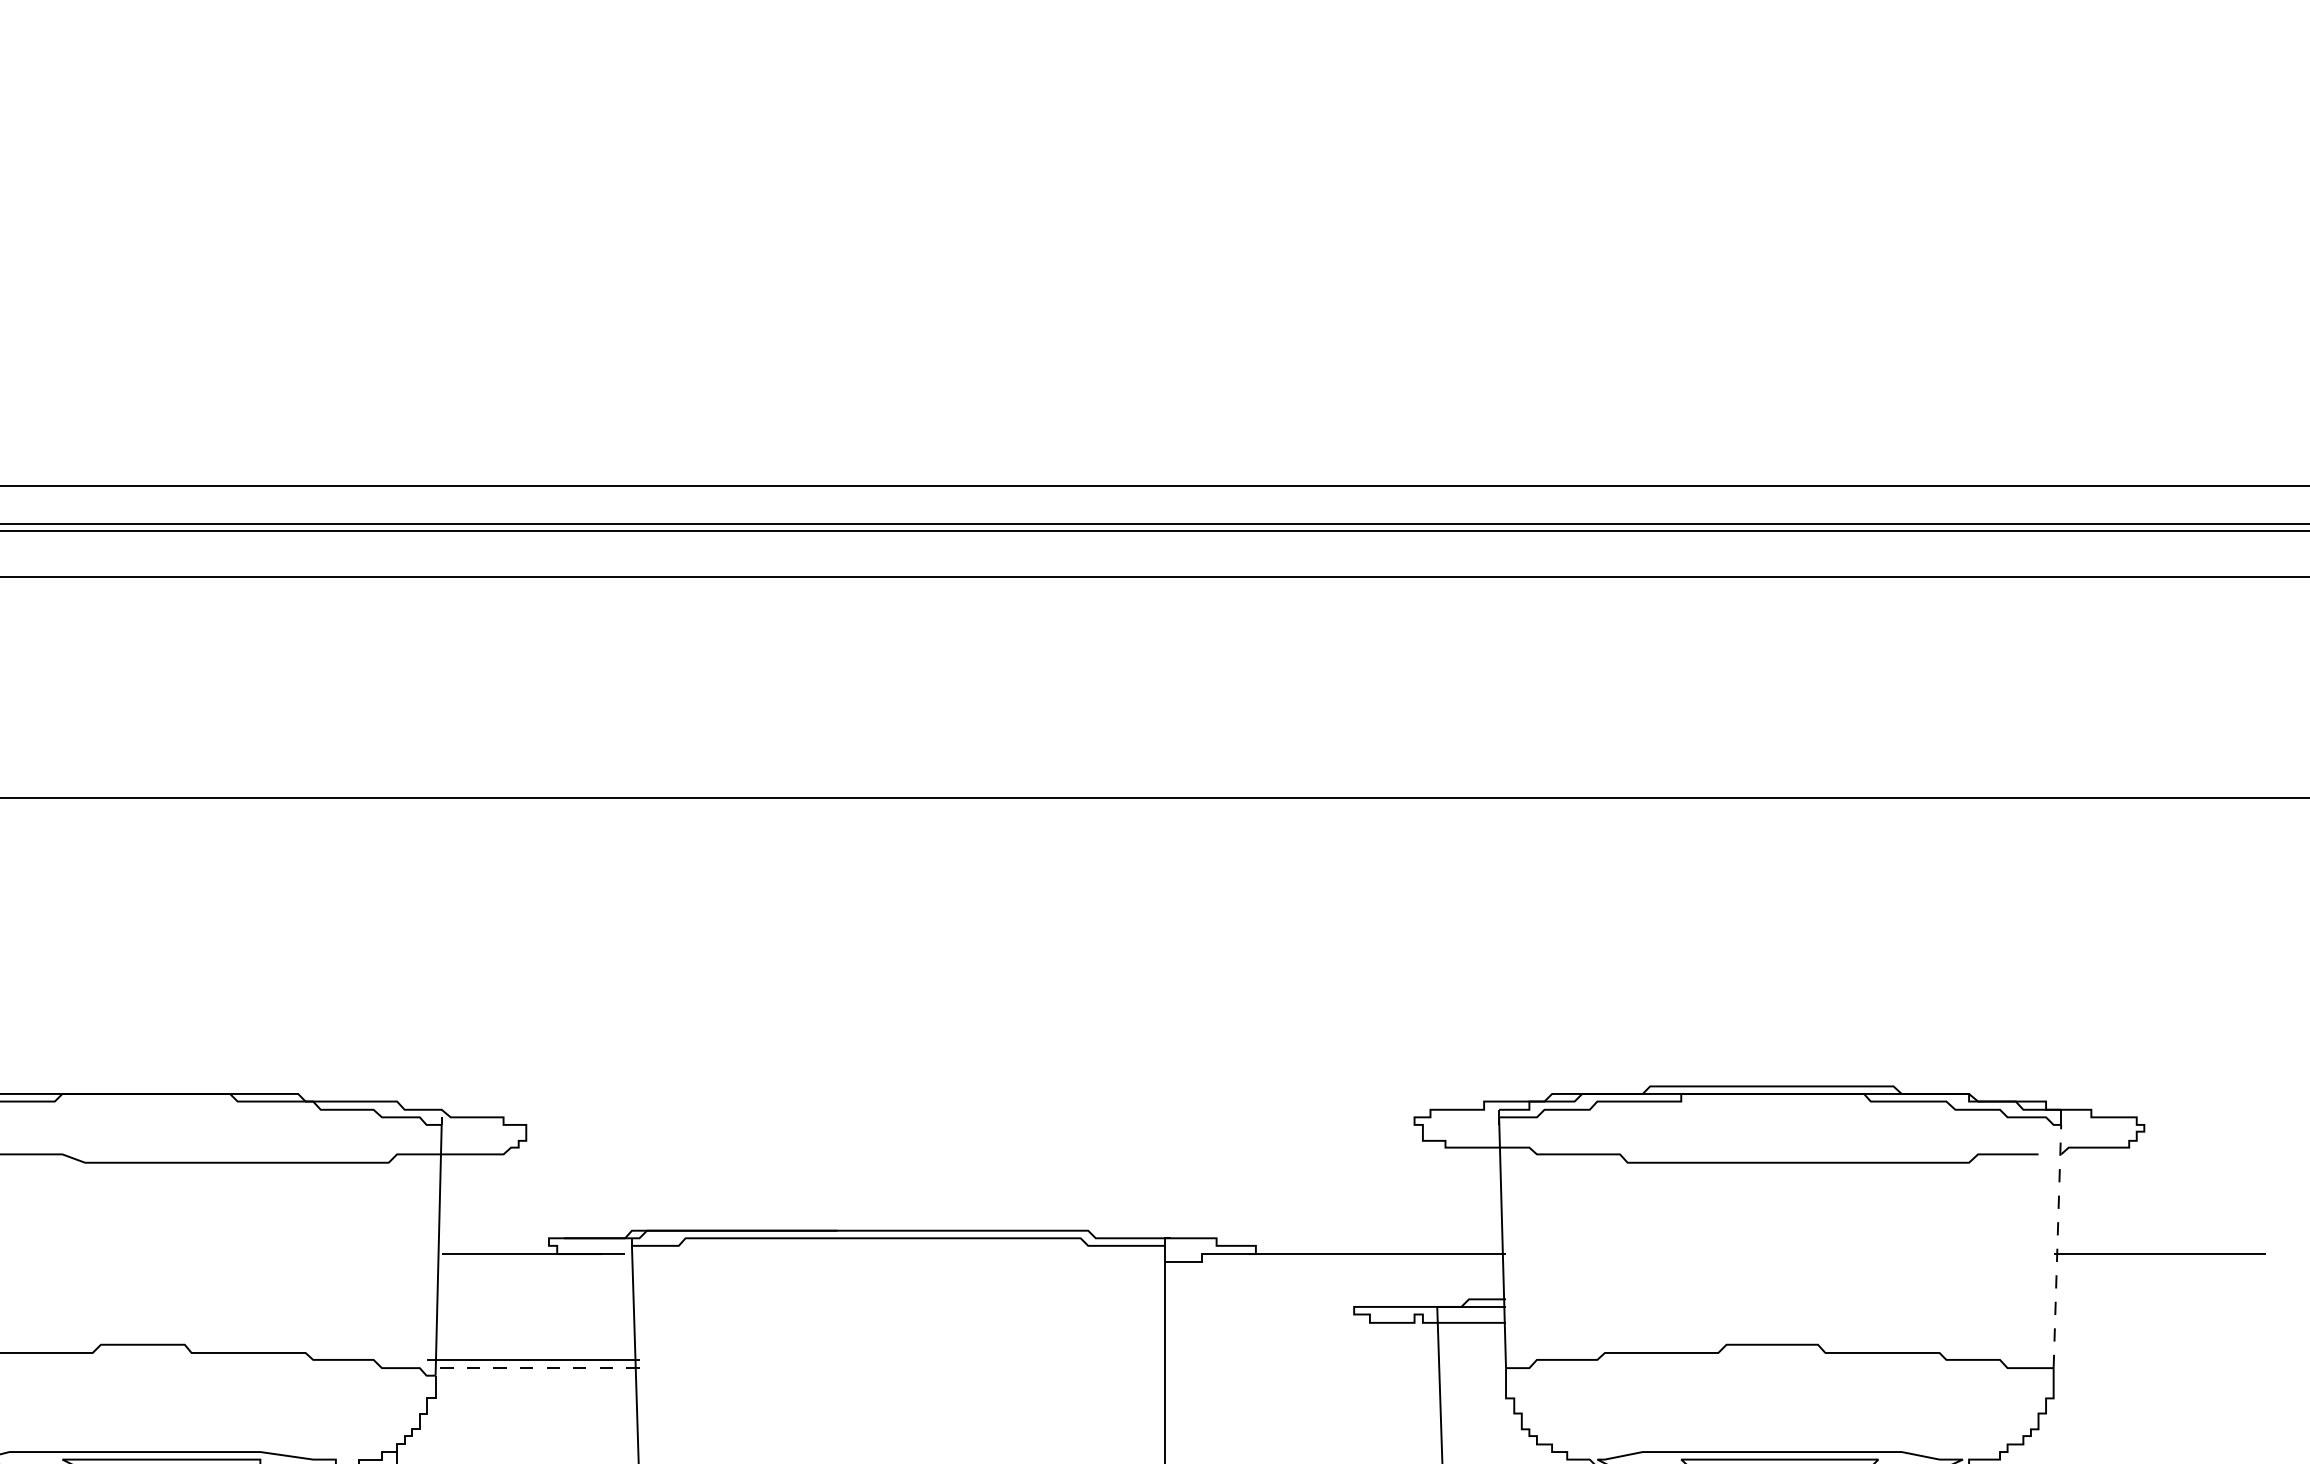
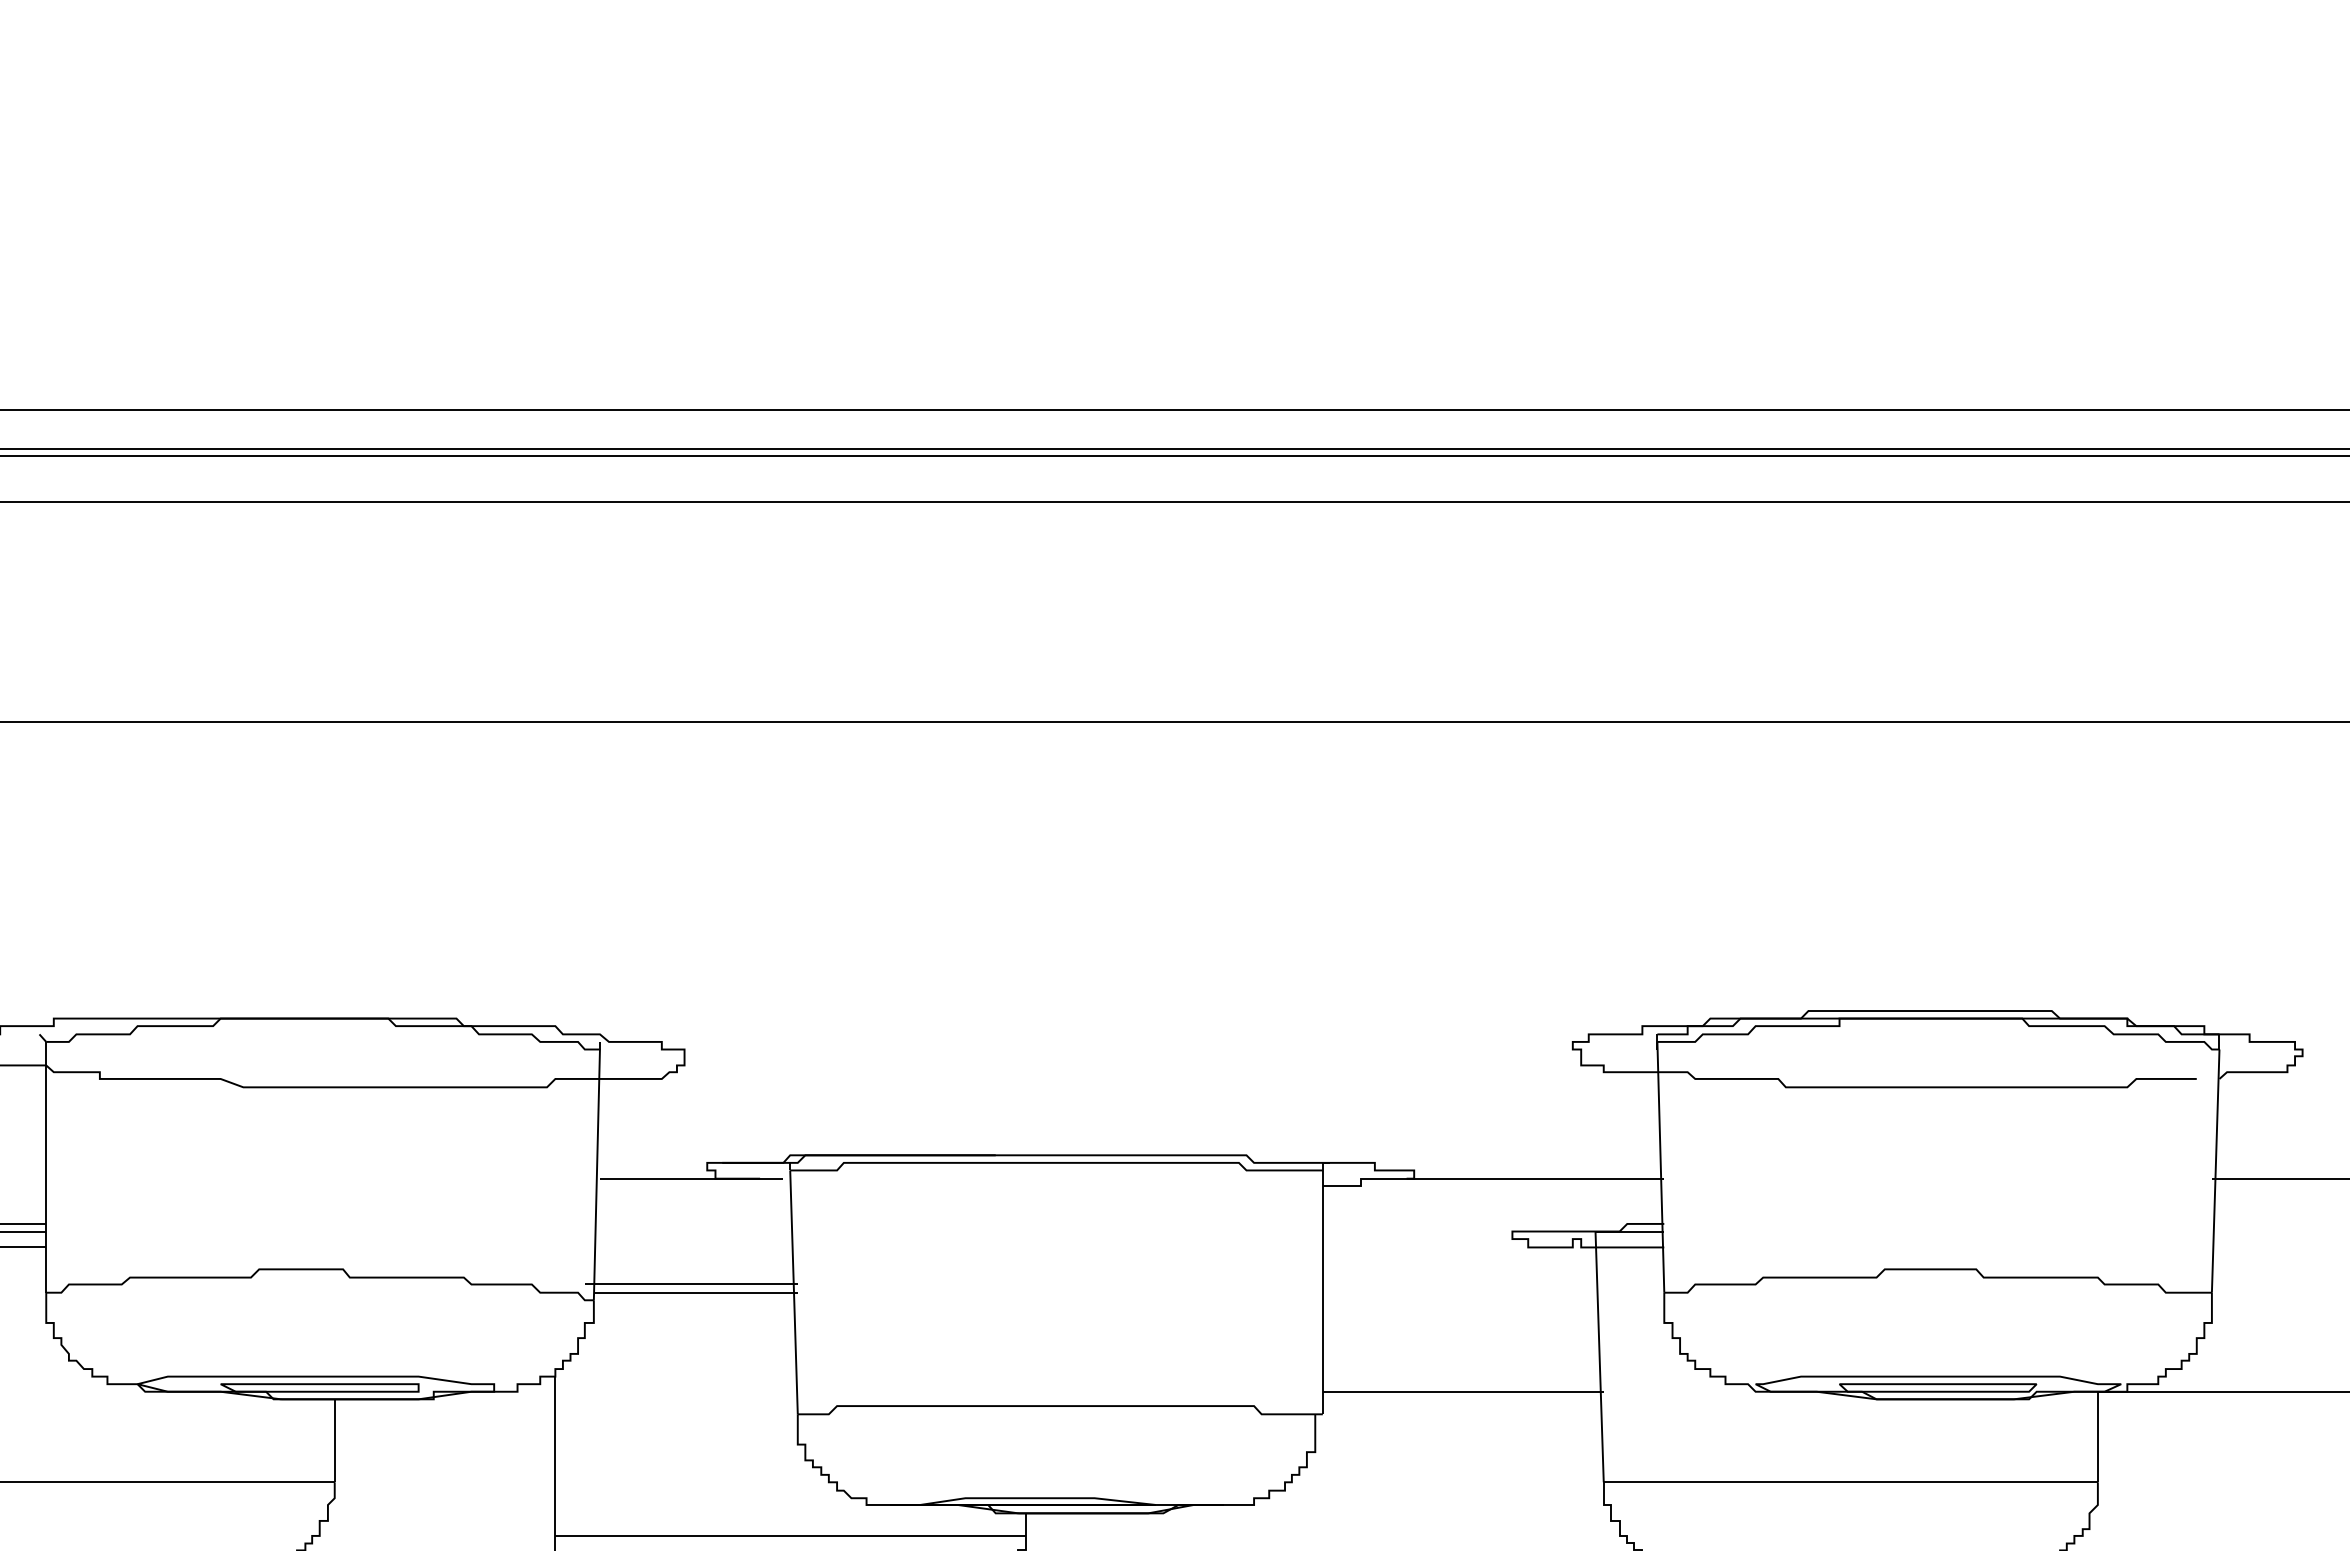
line: (2057, 1246) -> (2215, 1171), dashed -> solid
line: (537, 1367) -> (695, 1292), dashed -> solid

